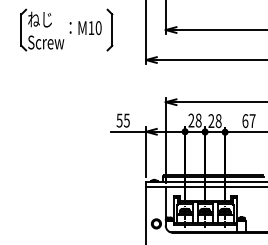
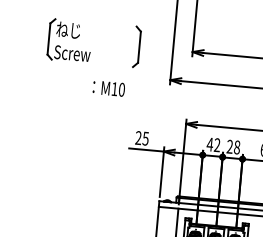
text: (85, 28) -> (108, 89), moved
text: (119, 120) -> (138, 137), 55 -> 25
text: (194, 120) -> (213, 144), 28 -> 42

